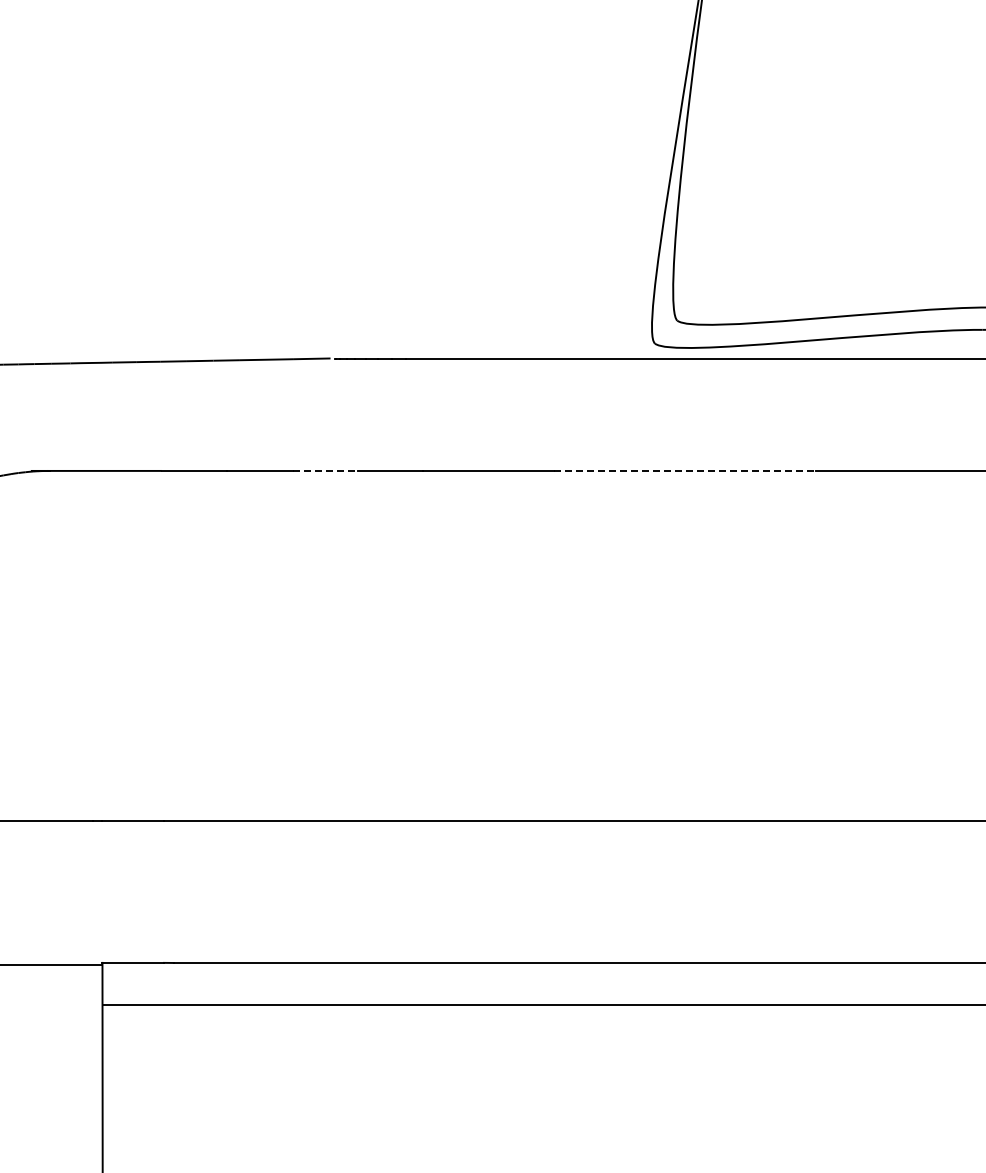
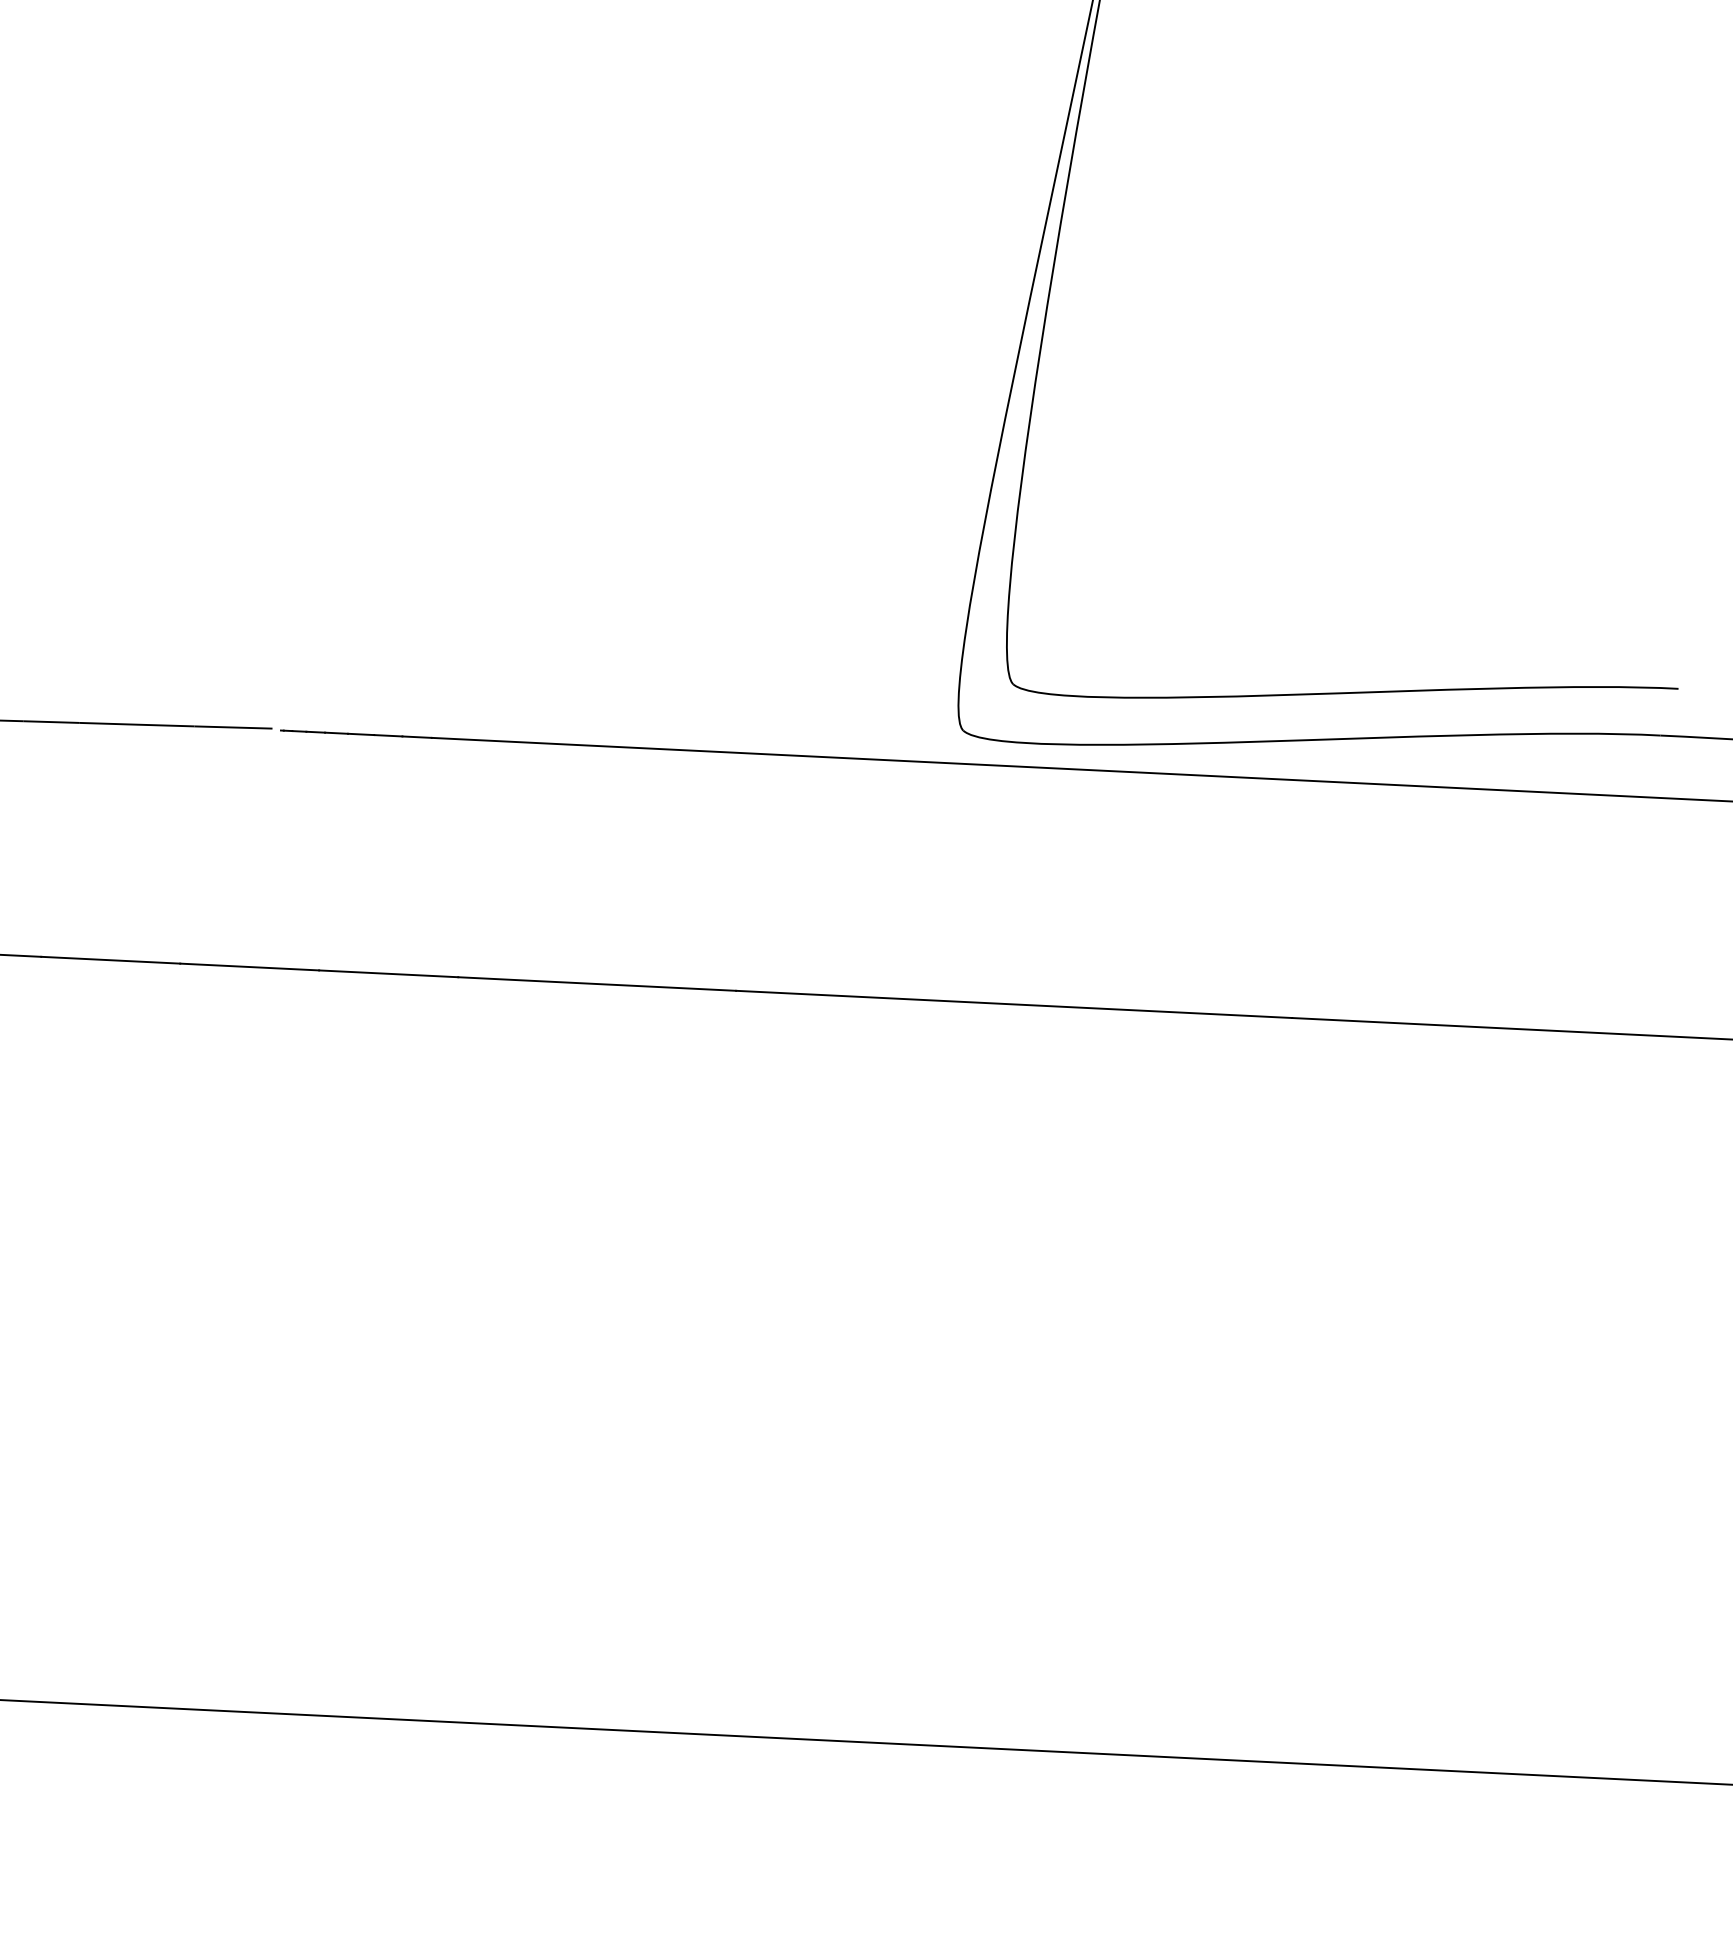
line: (325, 470) -> (250, 966), dashed -> solid
line: (685, 470) -> (1015, 1003), dashed -> solid

